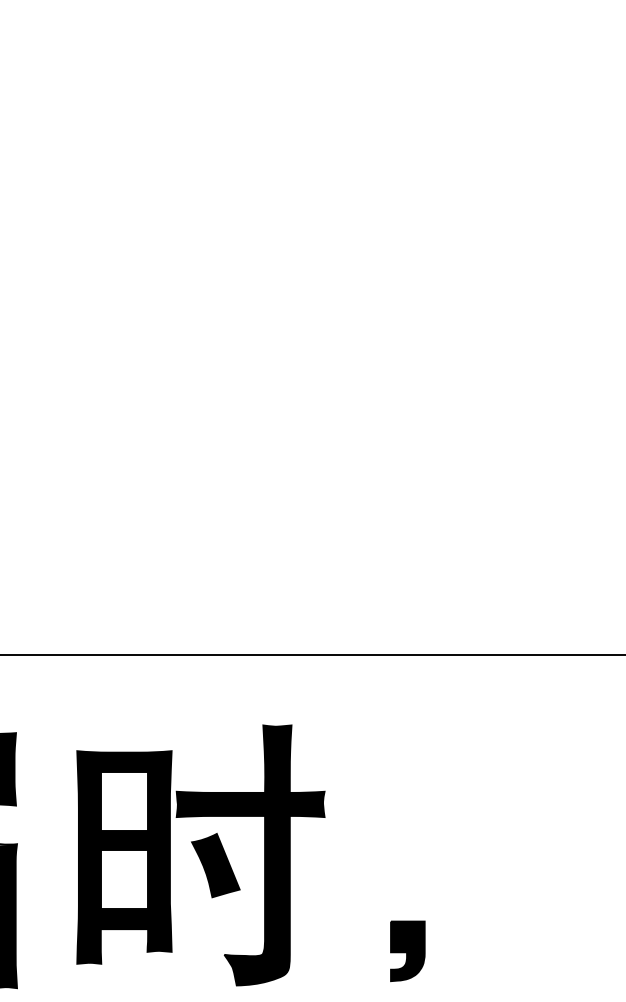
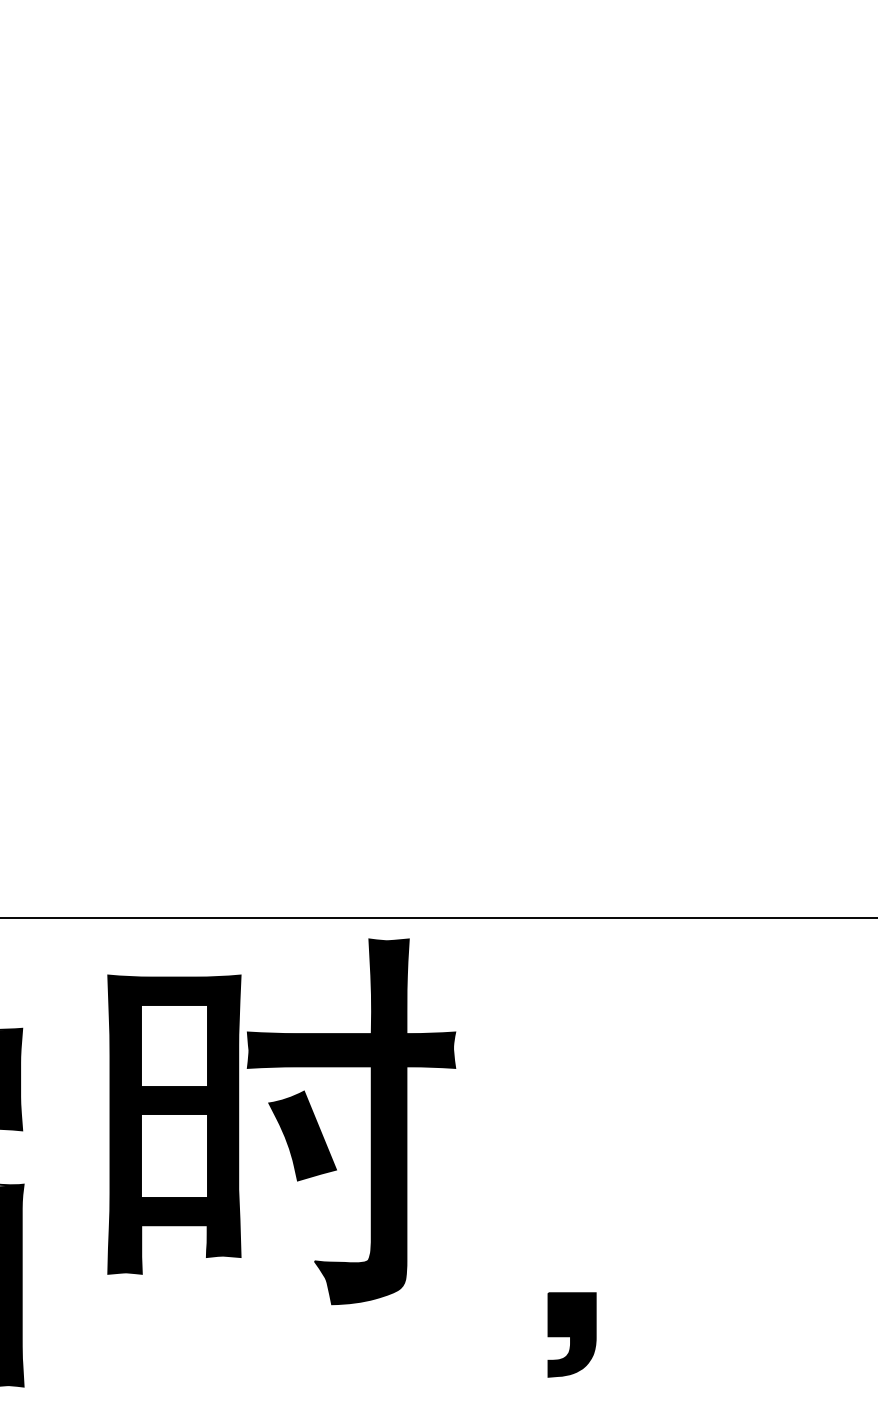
part: (200, 855) -> (281, 1121), moved

